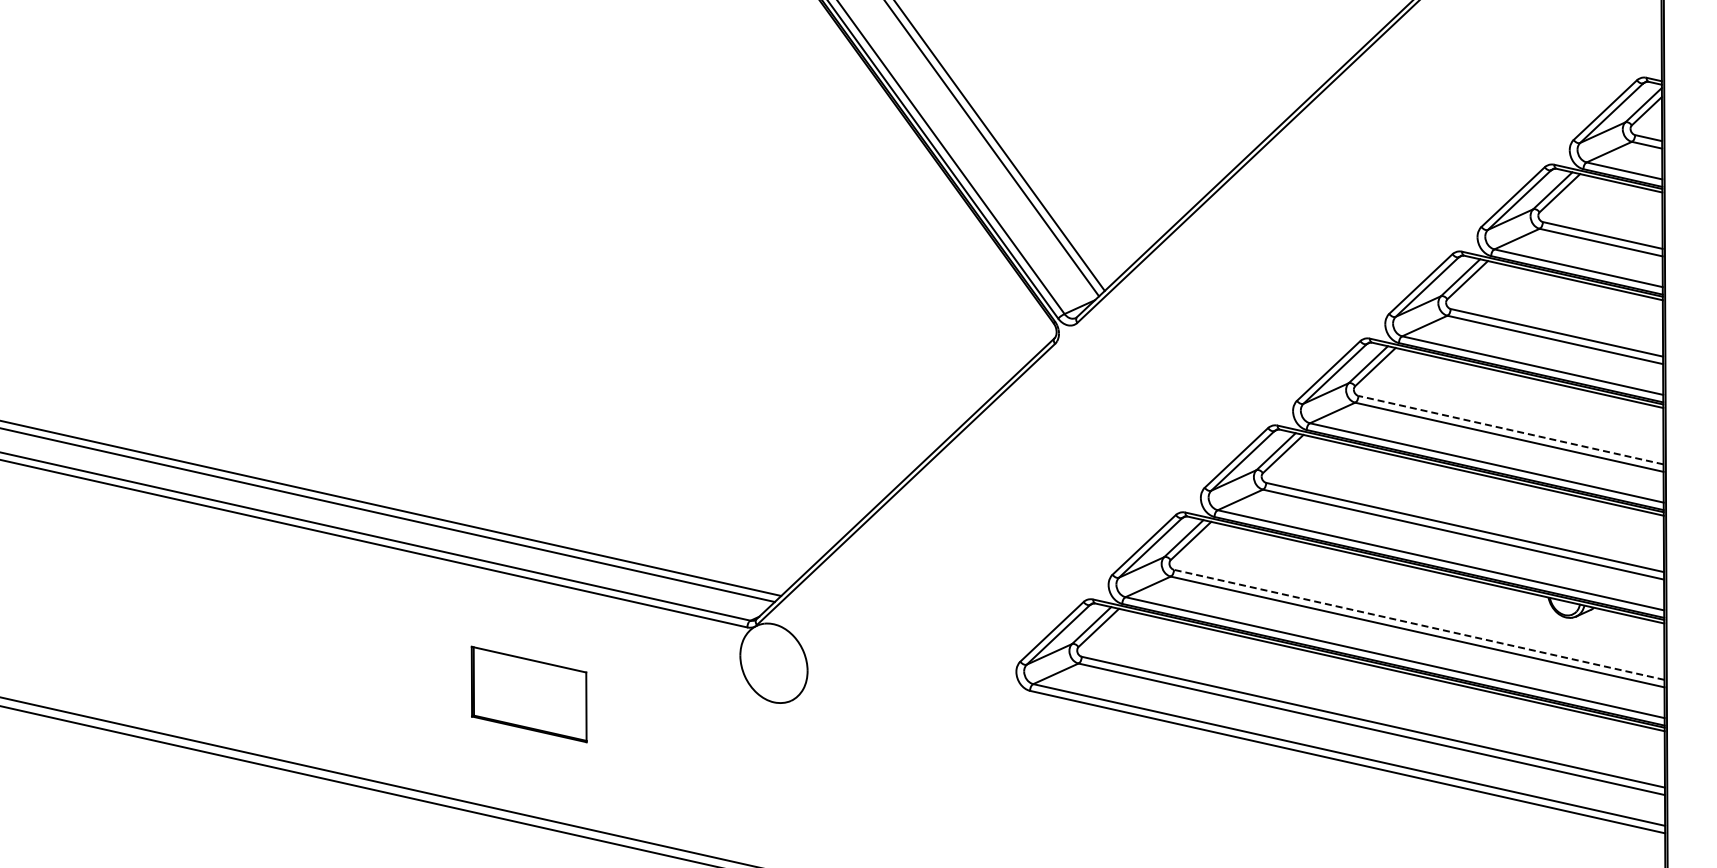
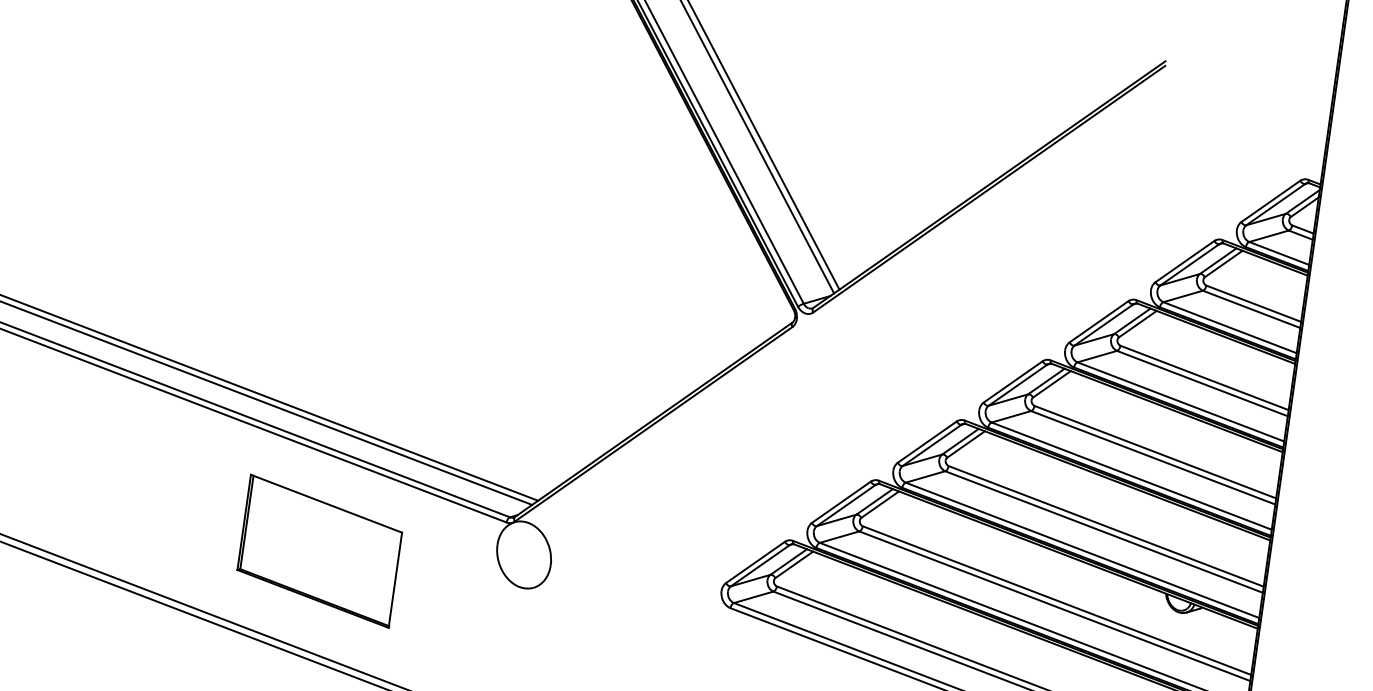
line: (1510, 430) -> (1154, 452), dashed -> solid
line: (1418, 624) -> (1056, 600), dashed -> solid
part: (529, 694) -> (320, 551), size x1.67

